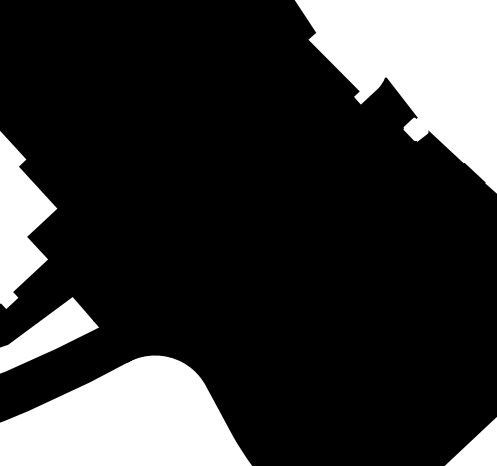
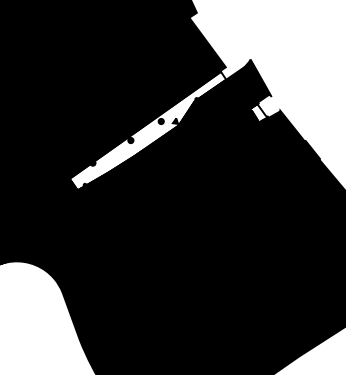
fill: (404, 139) -> (258, 113), removed
fill: (277, 179) -> (147, 130), removed

